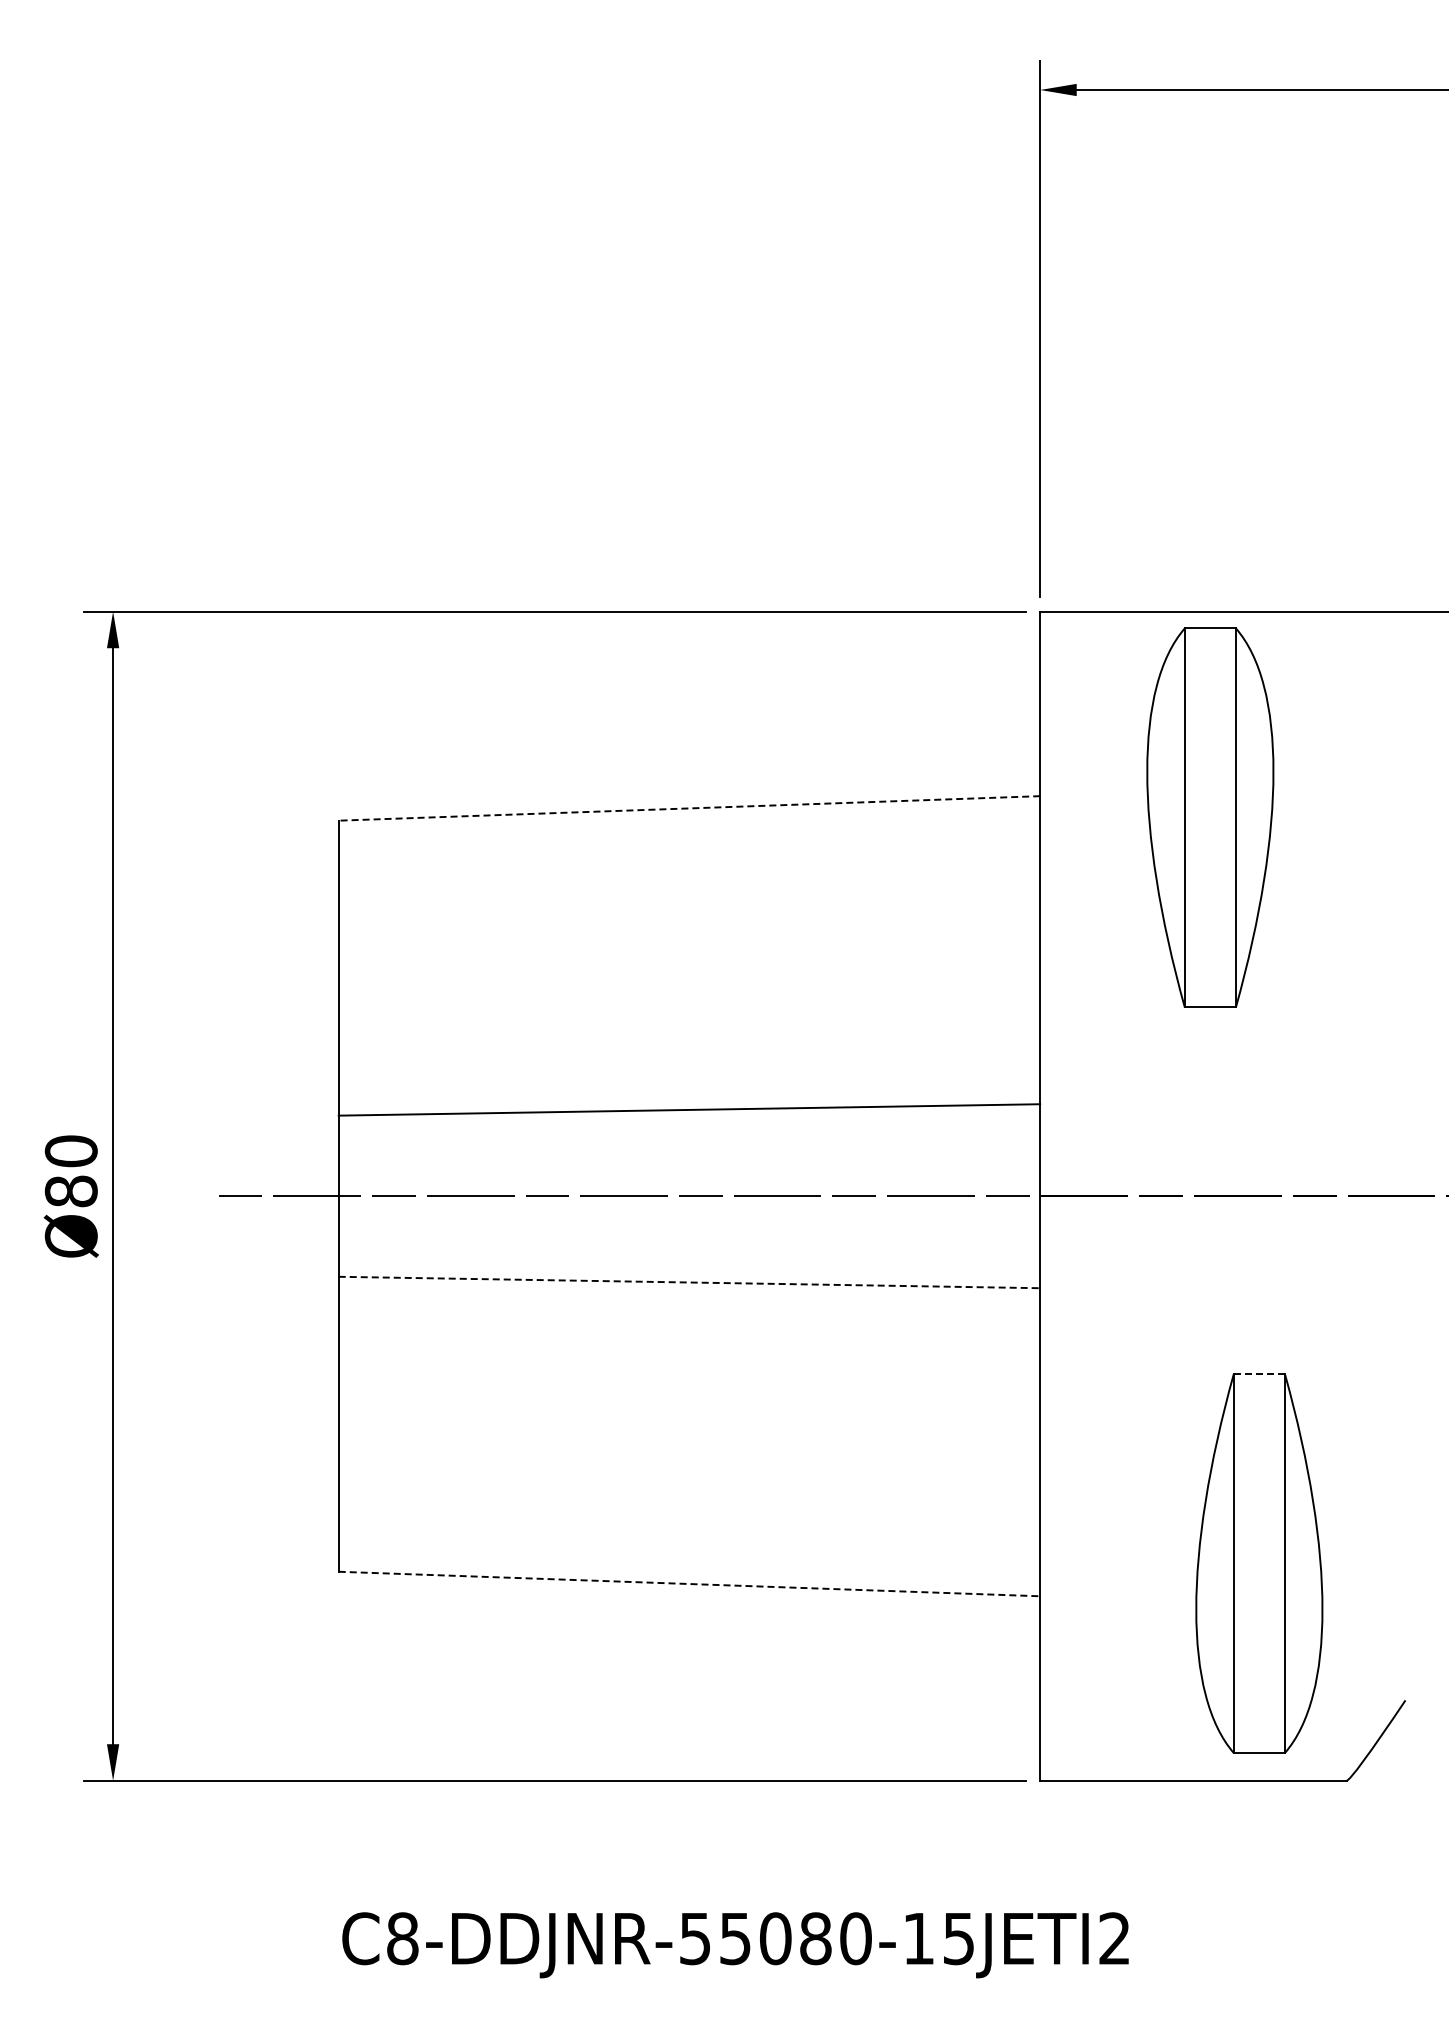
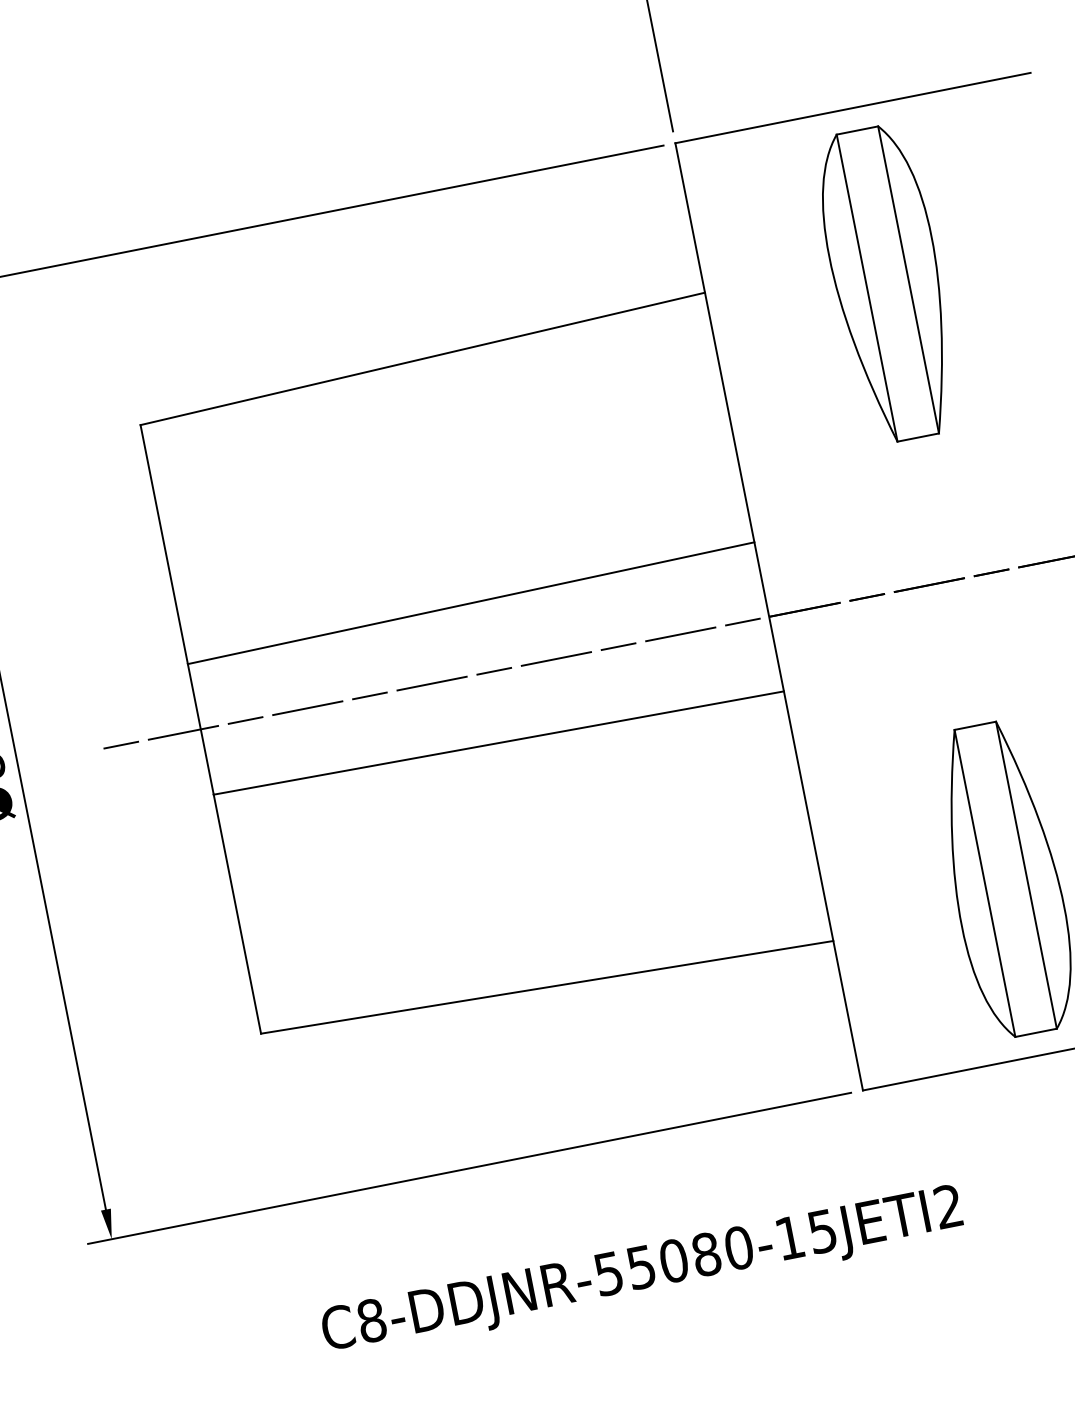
line: (689, 808) -> (422, 358), dashed -> solid
part: (1210, 817) -> (887, 283), moved
line: (689, 1282) -> (498, 743), dashed -> solid
line: (1259, 1374) -> (975, 726), dashed -> solid
line: (689, 1584) -> (547, 987), dashed -> solid

